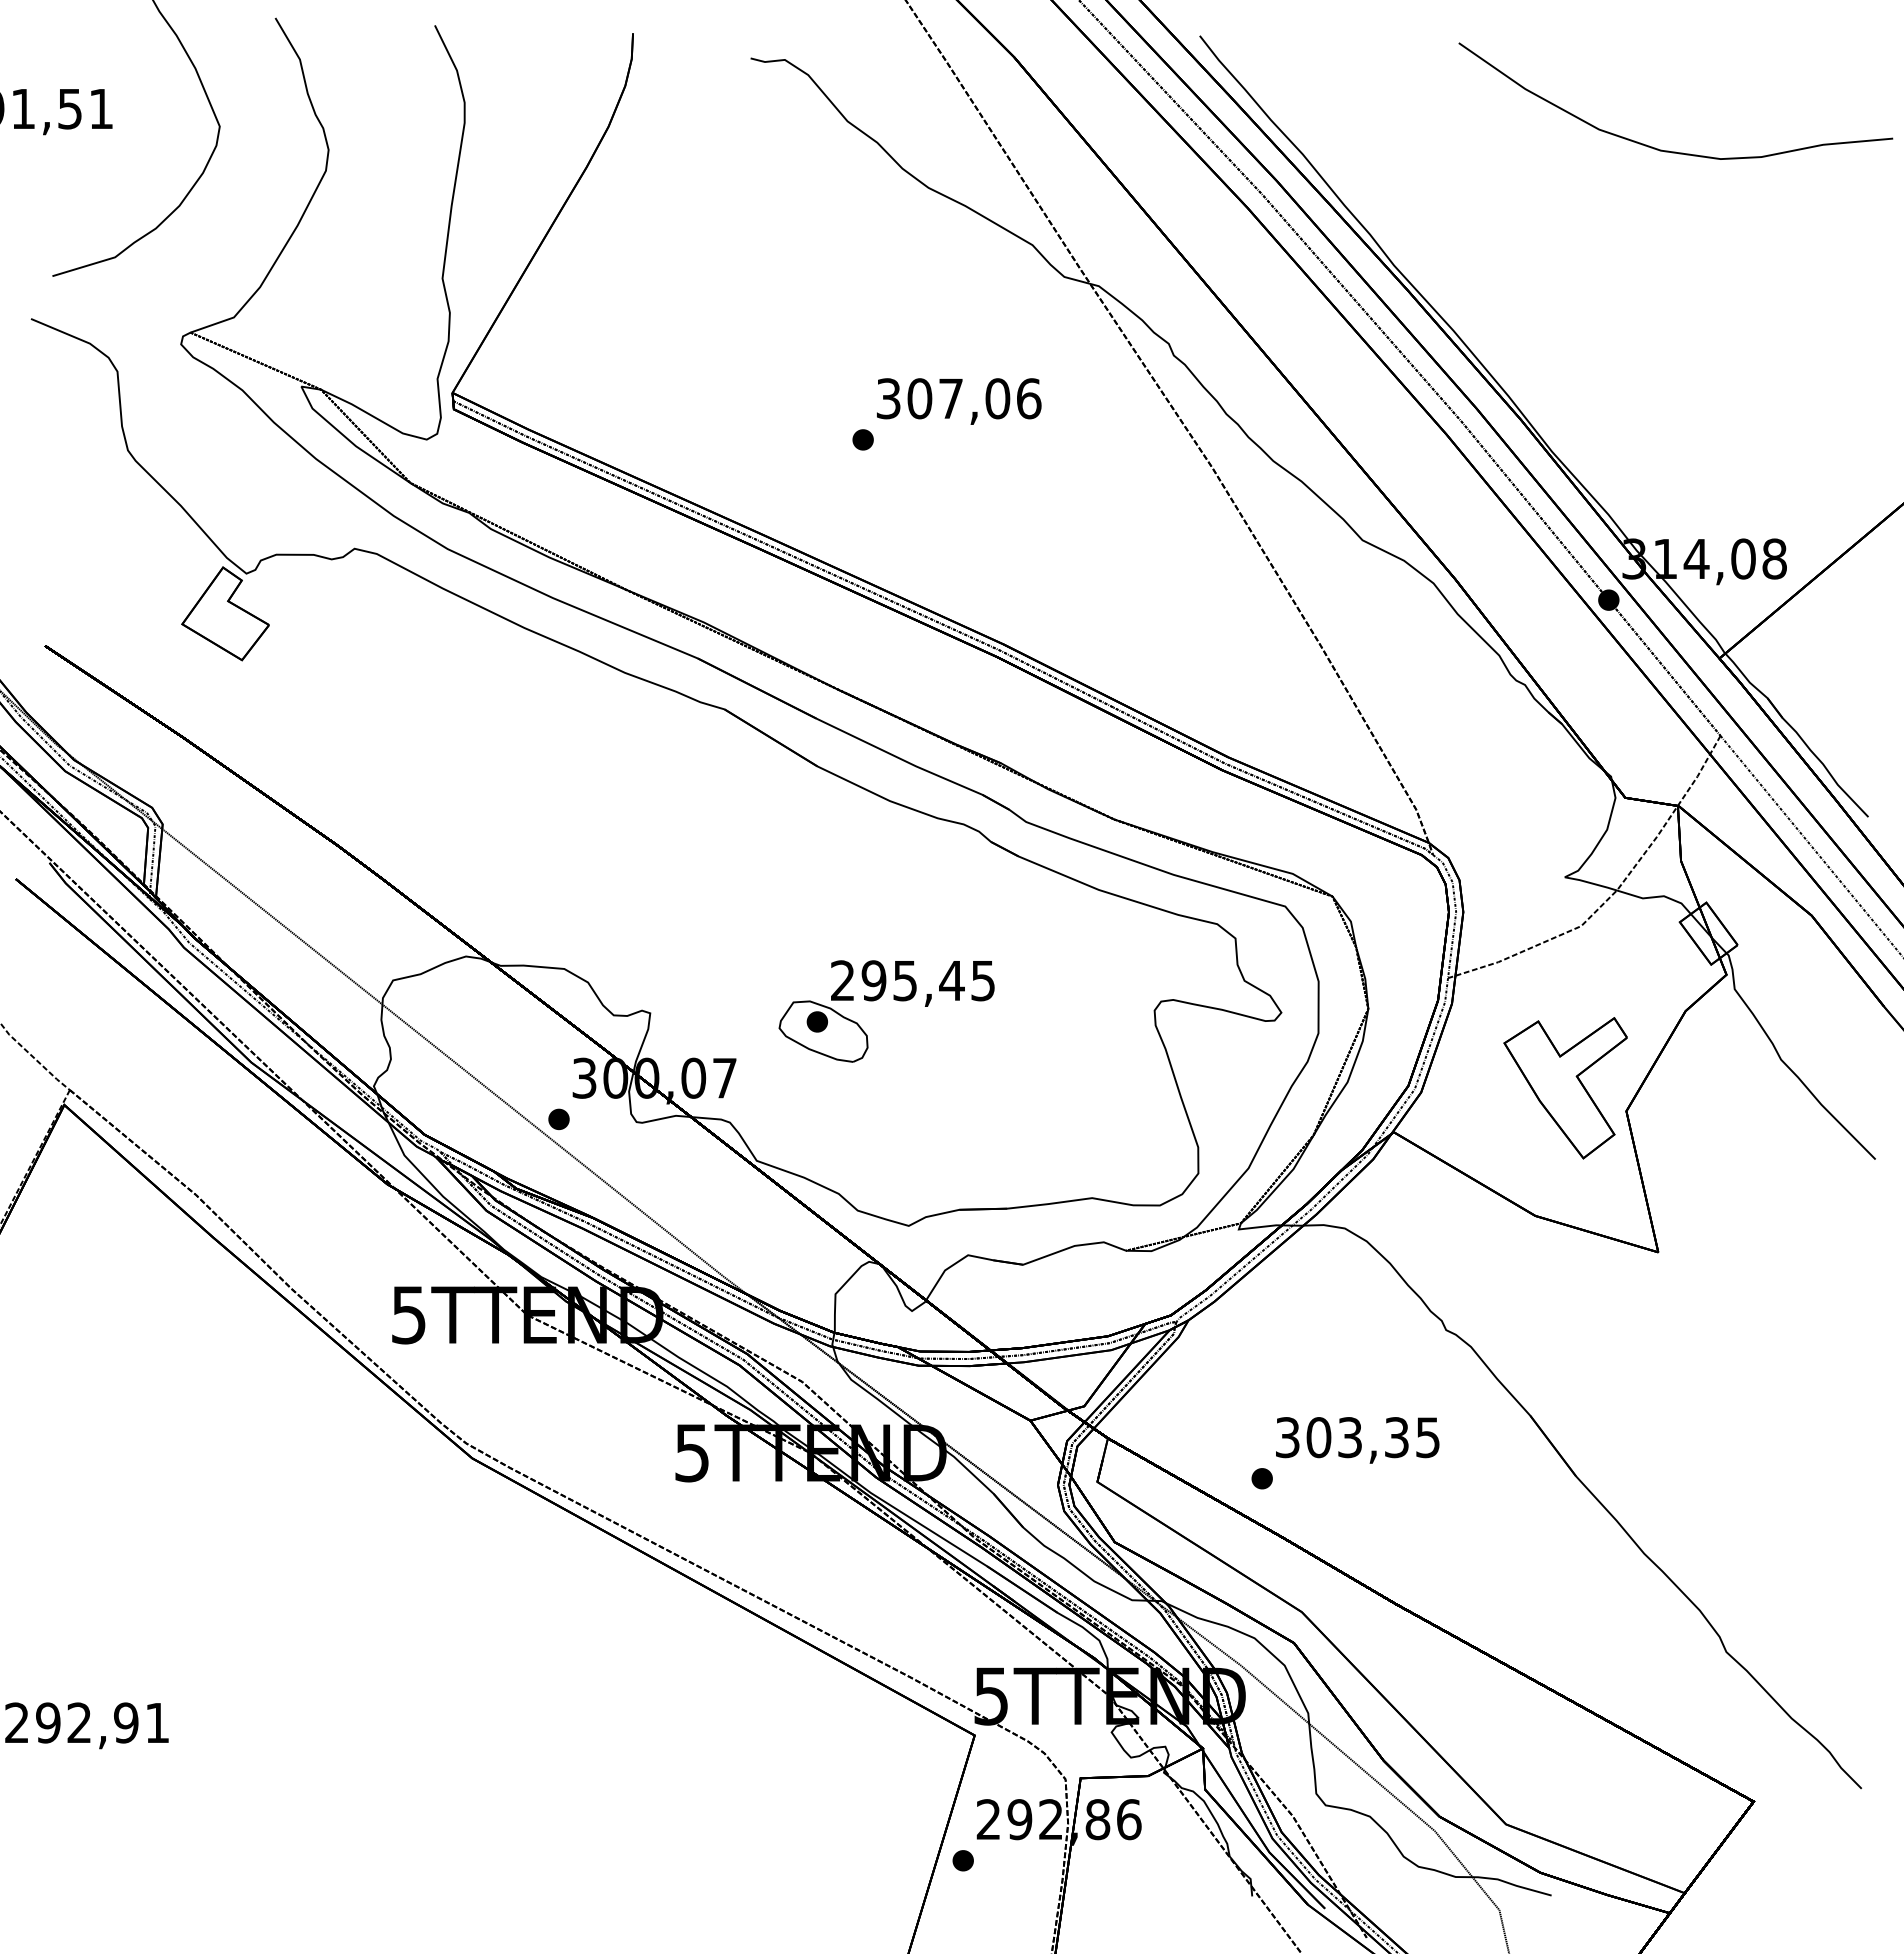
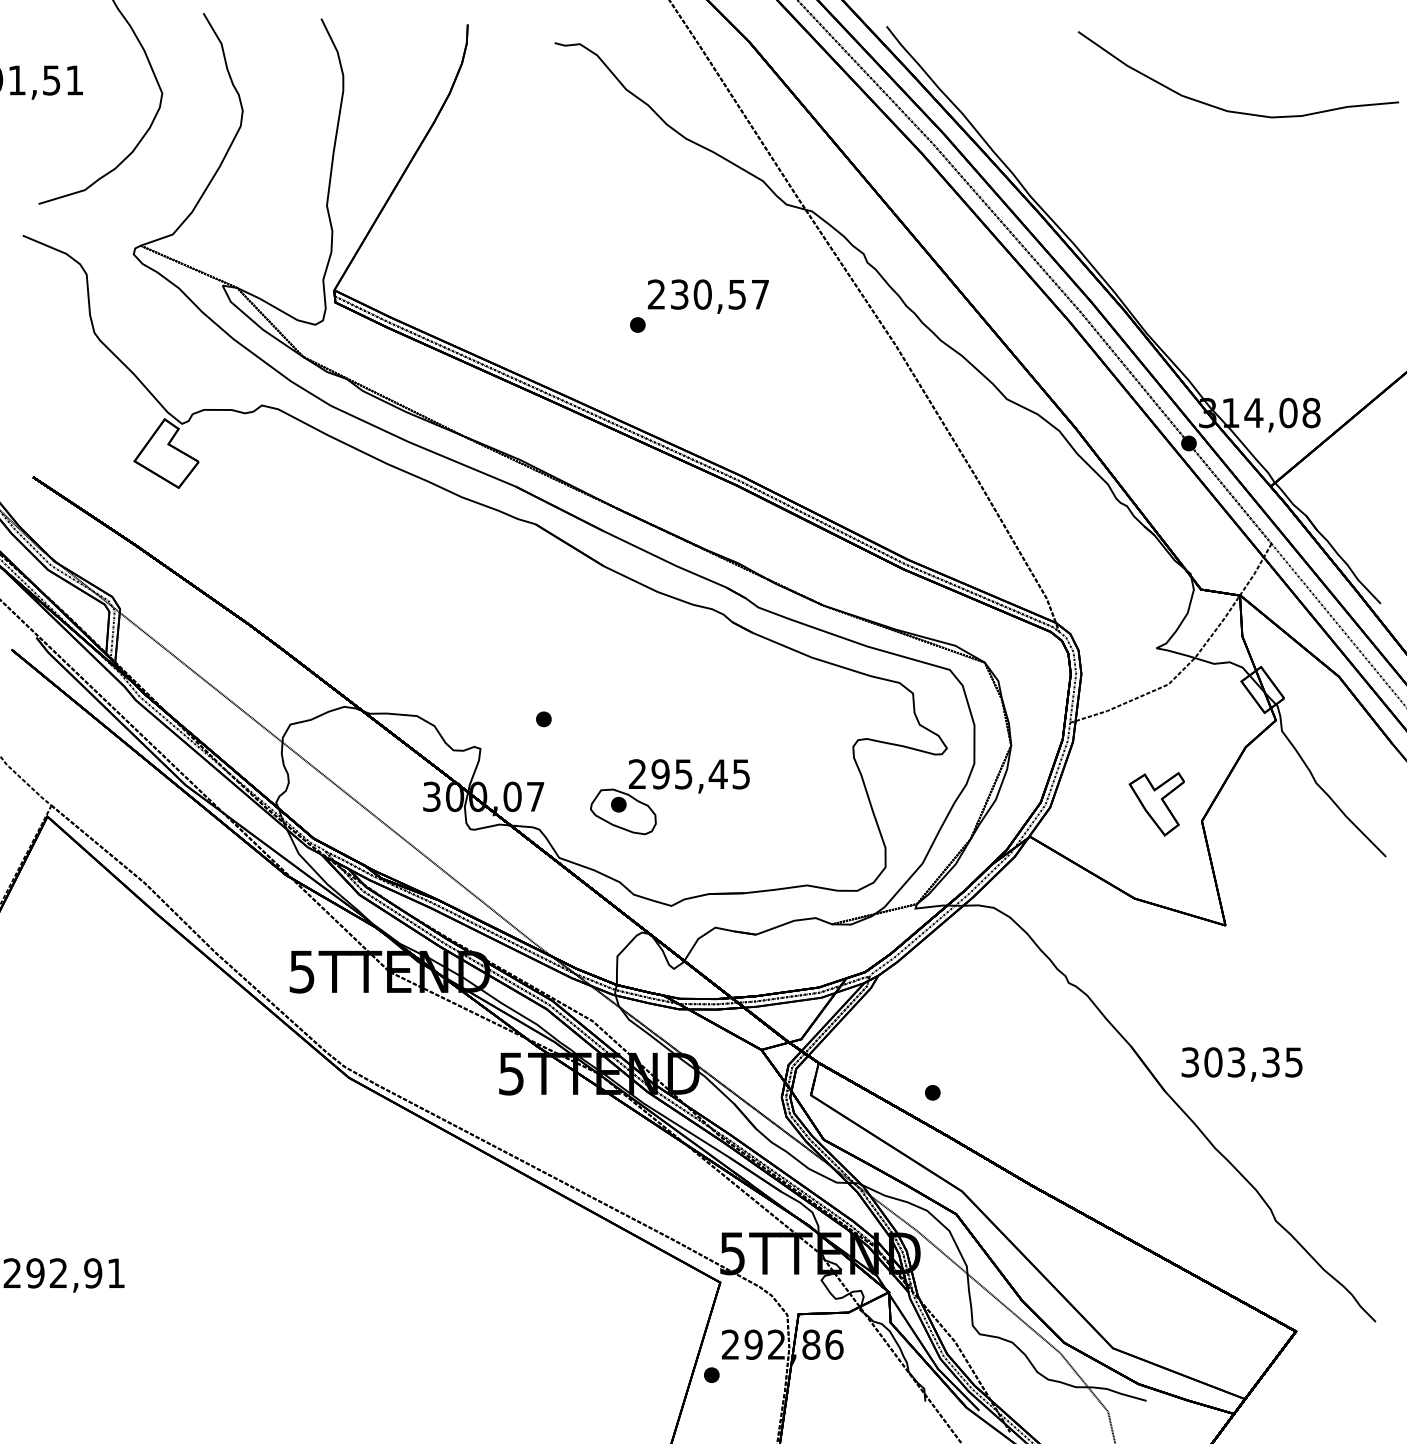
text: (958, 398) -> (708, 294), 307,06 -> 230,57
part: (893, 999) -> (675, 788), moved
part: (1565, 1088) -> (1156, 804), size x0.6
part: (558, 1119) -> (543, 719), moved
text: (1357, 1440) -> (1241, 1064), moved

